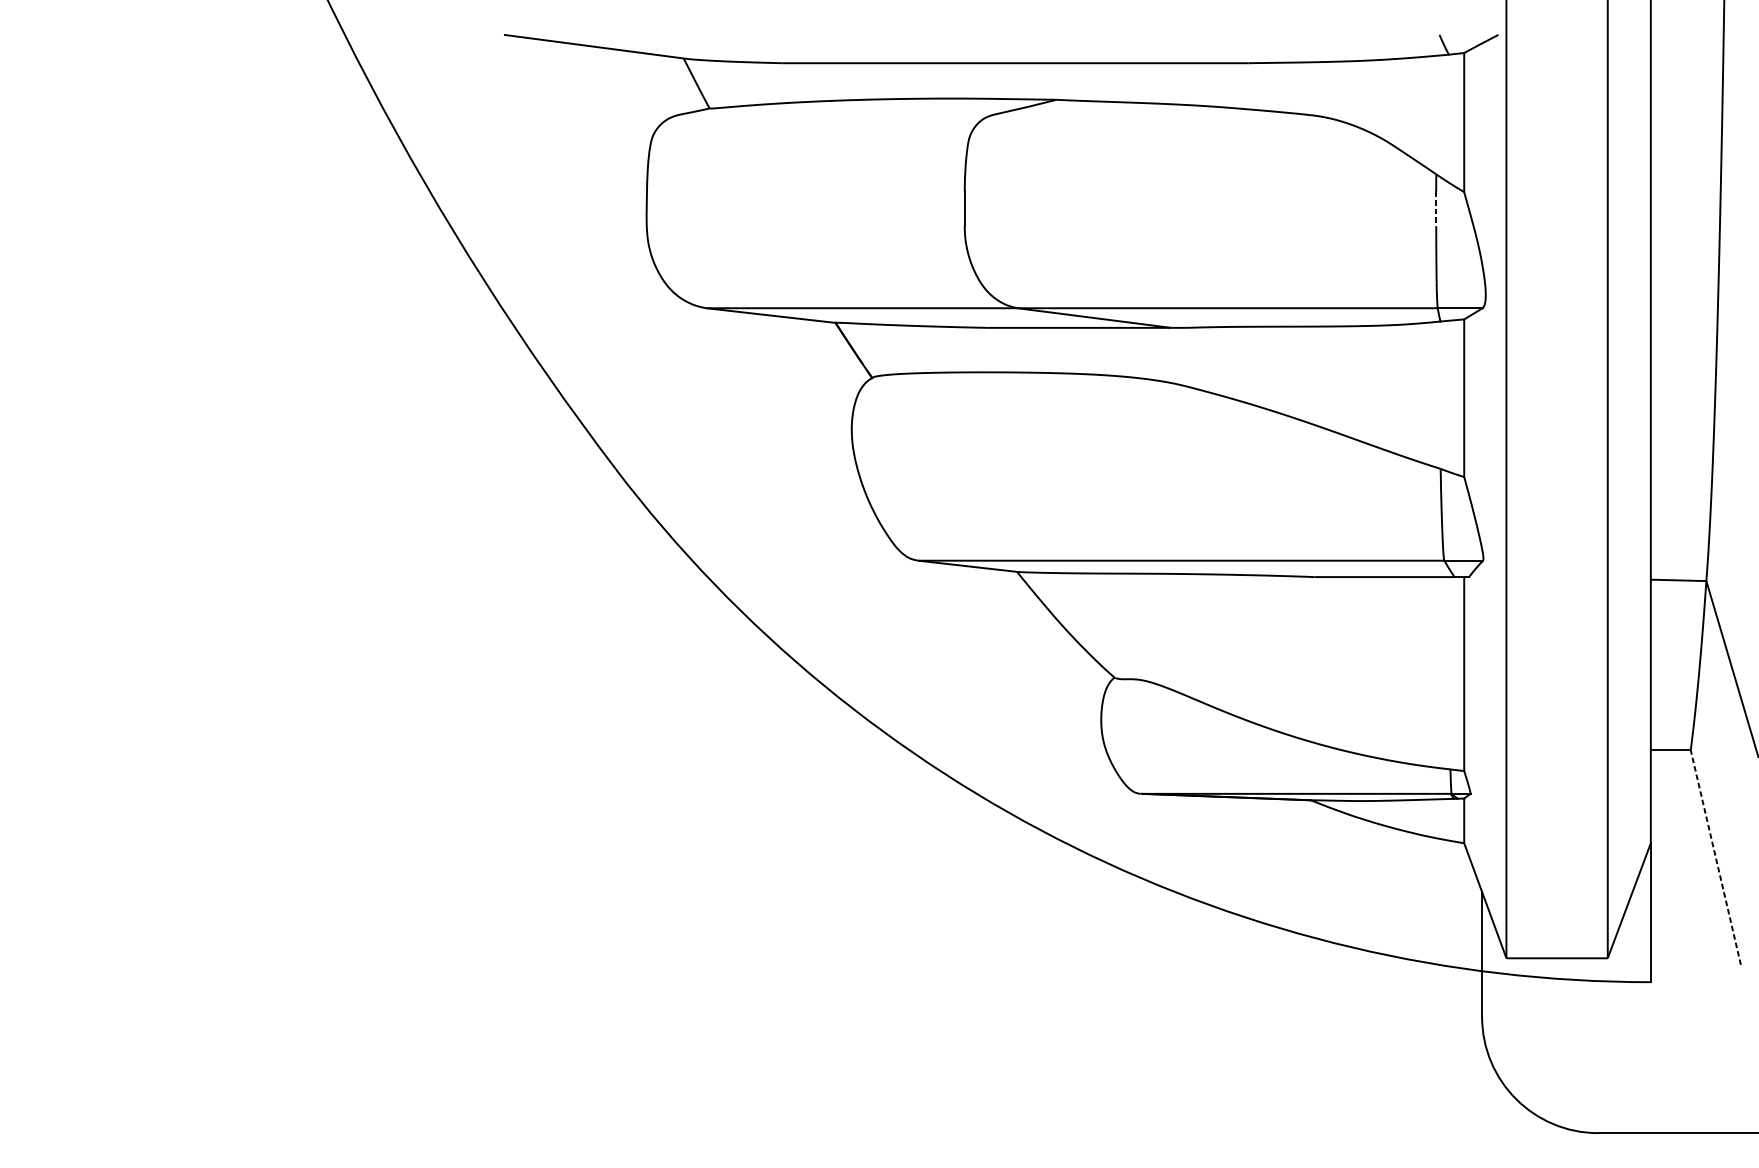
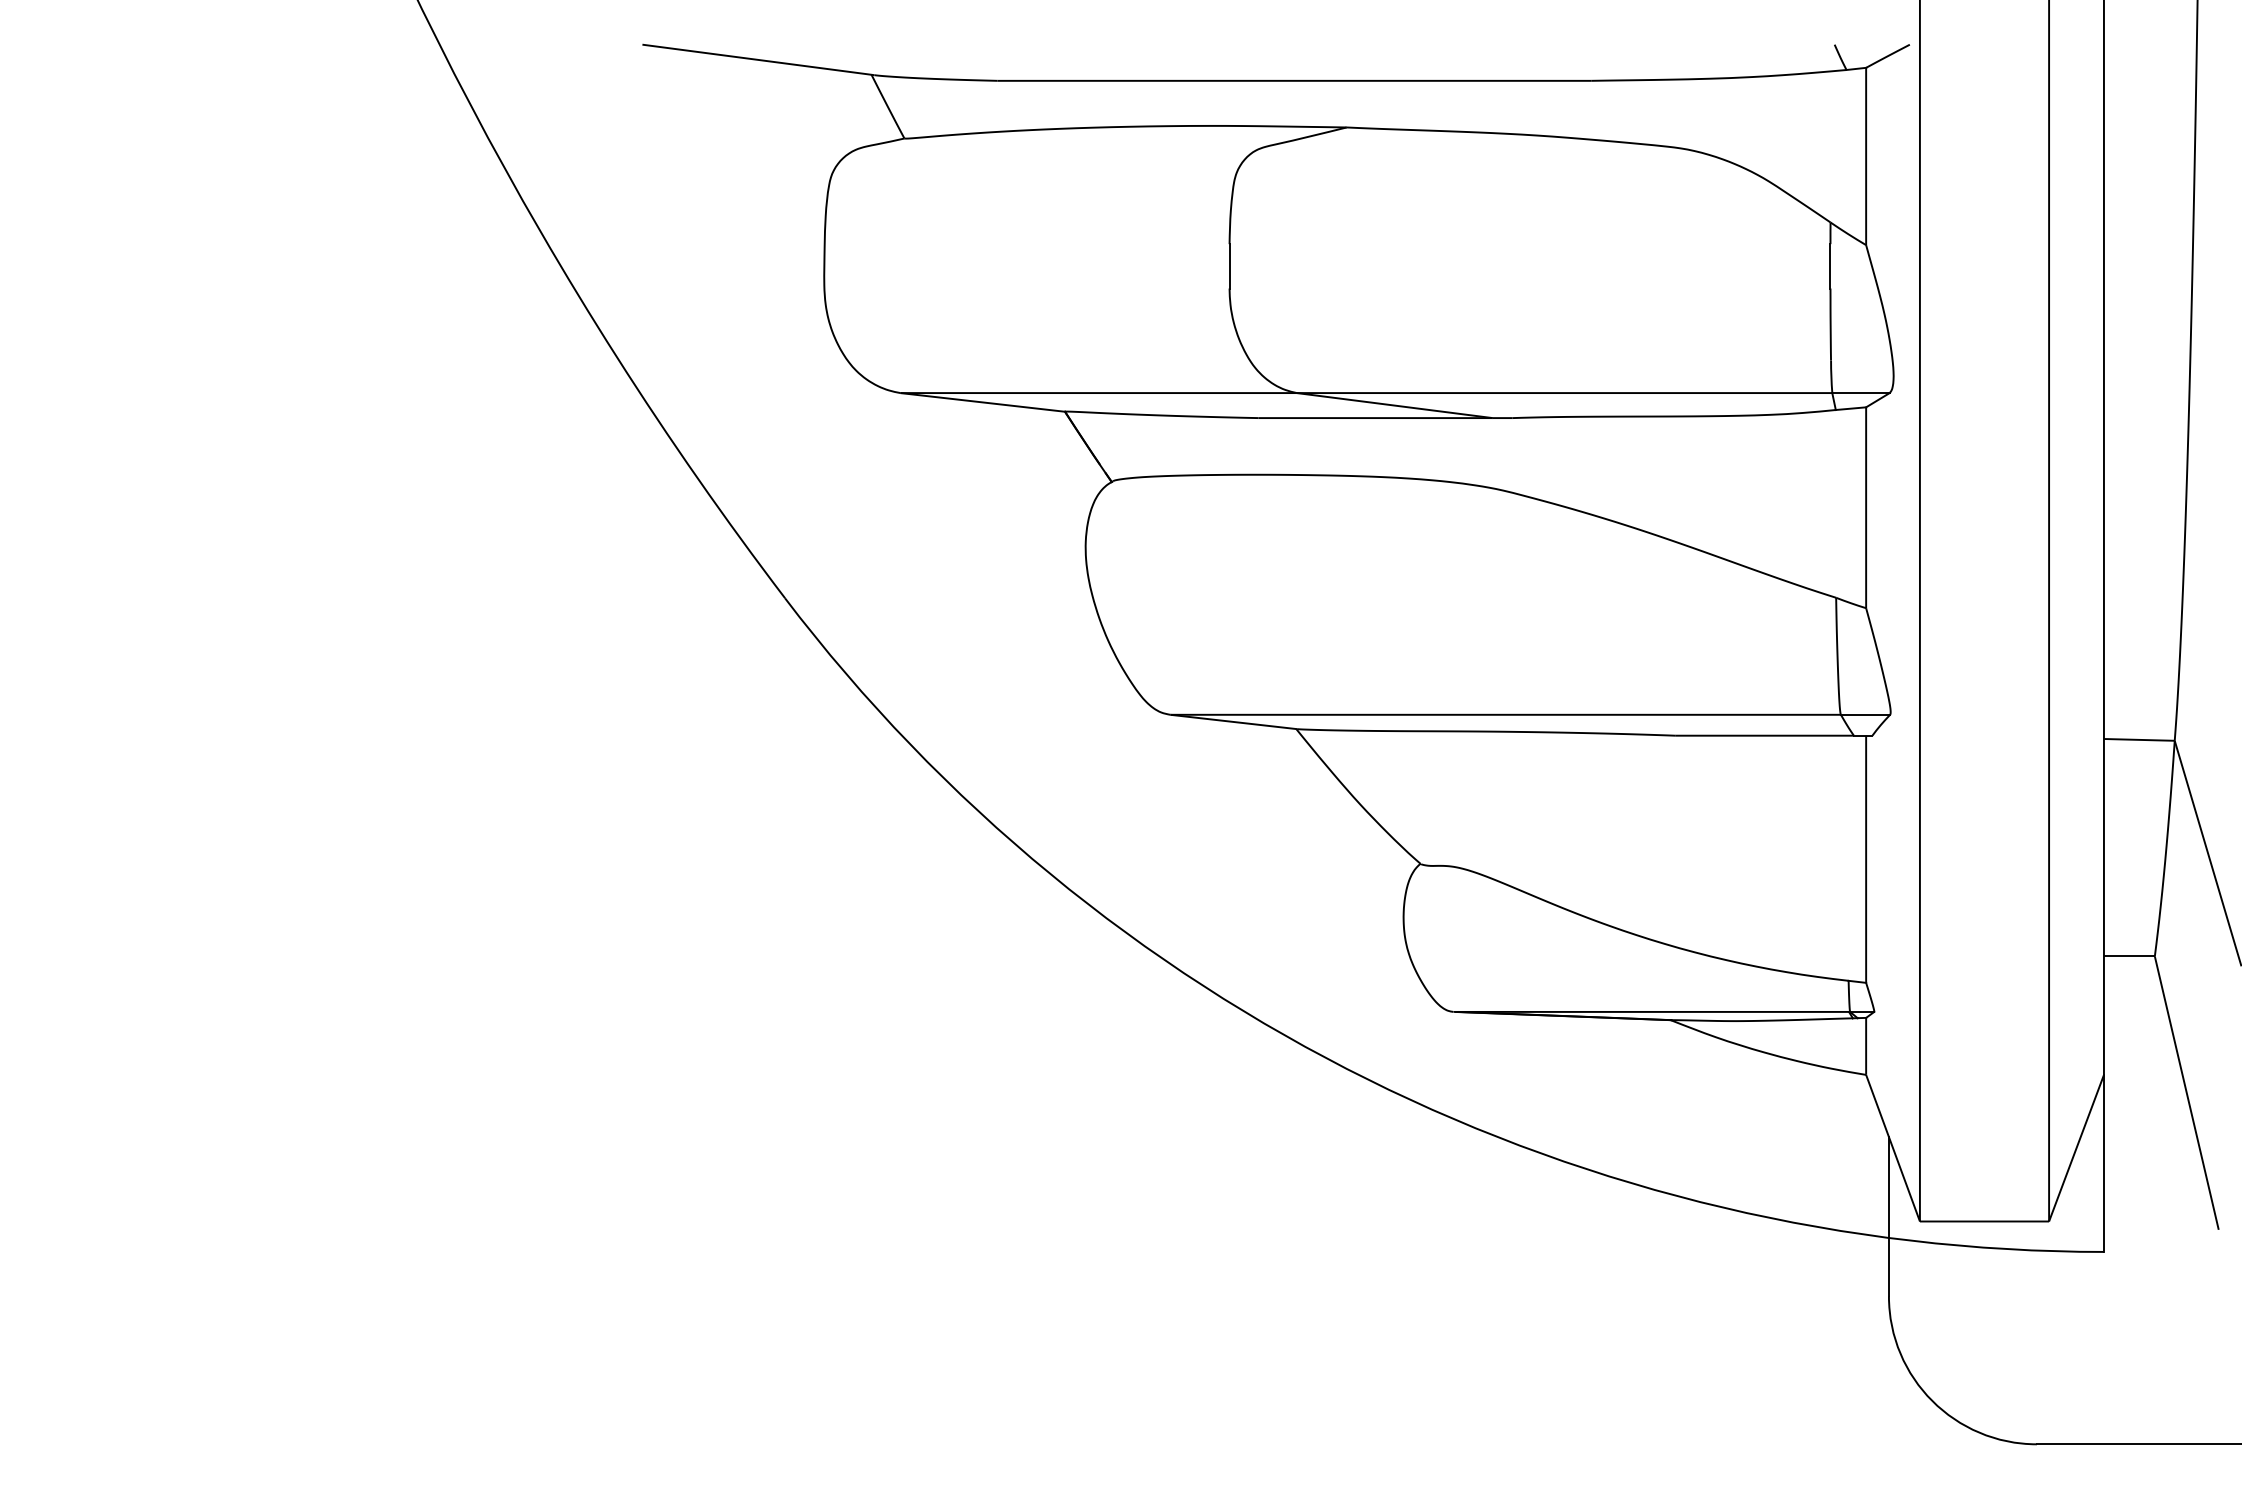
line: (1436, 208) -> (1830, 266), dashed -> solid
line: (1715, 857) -> (2186, 1092), dashed -> solid

